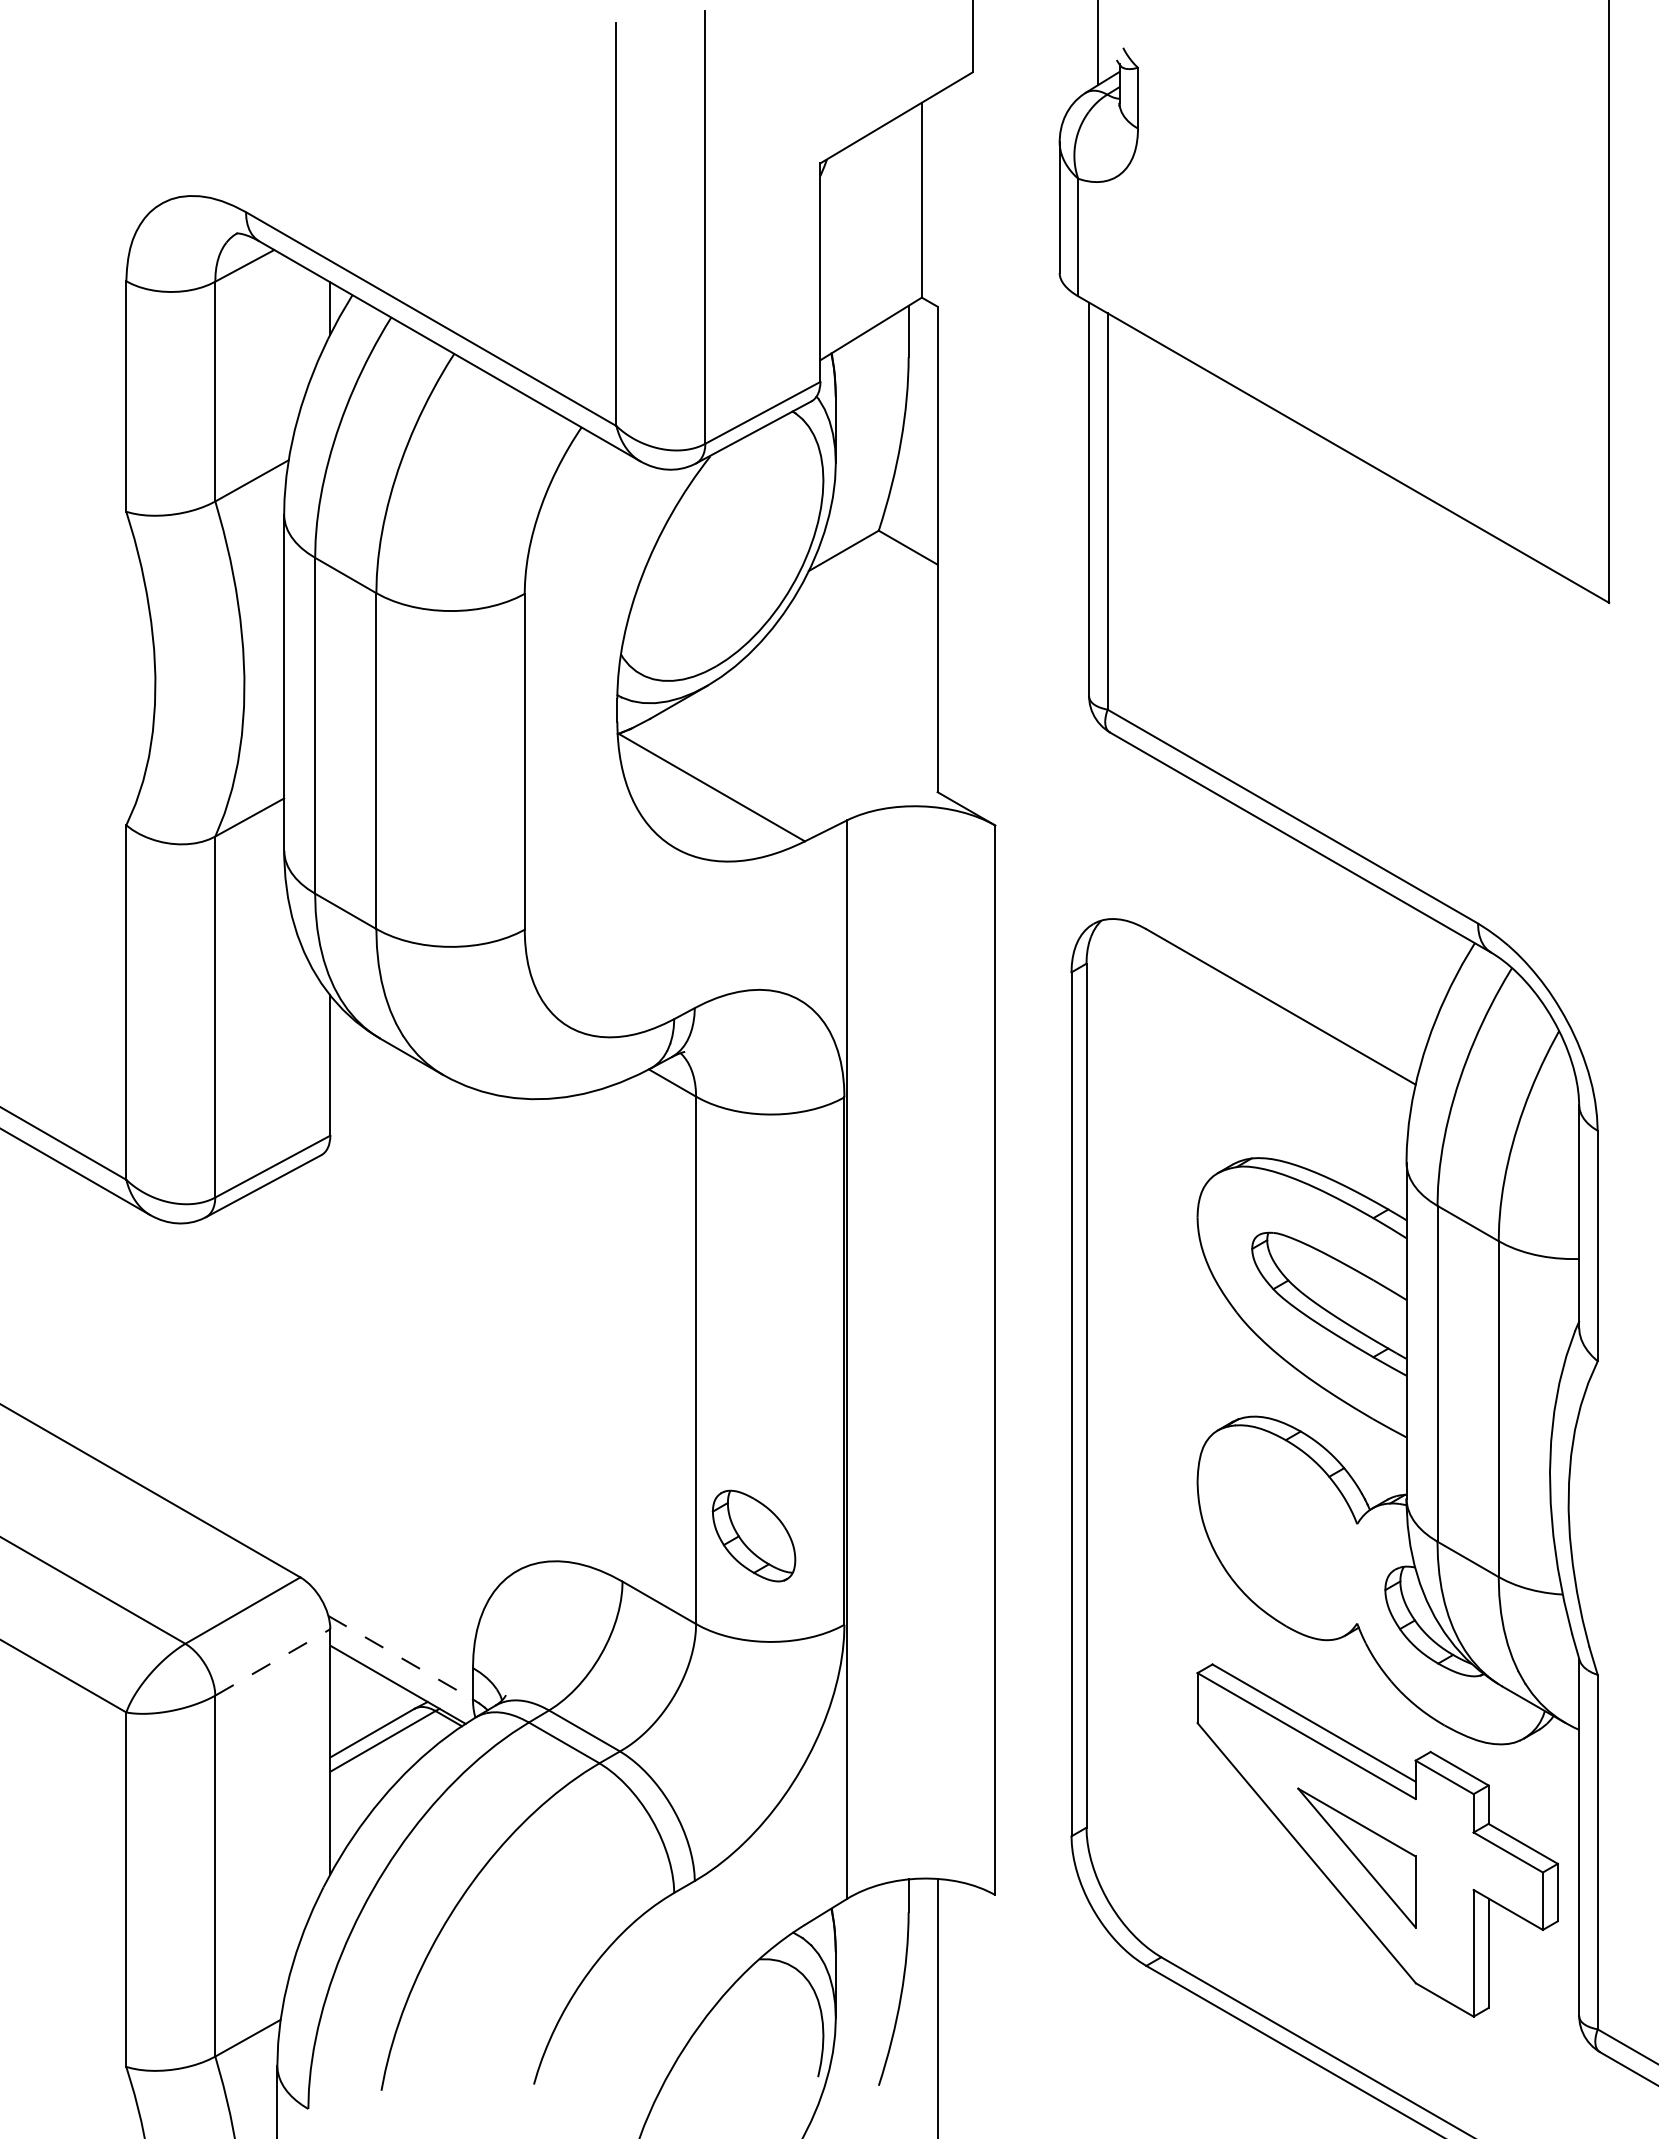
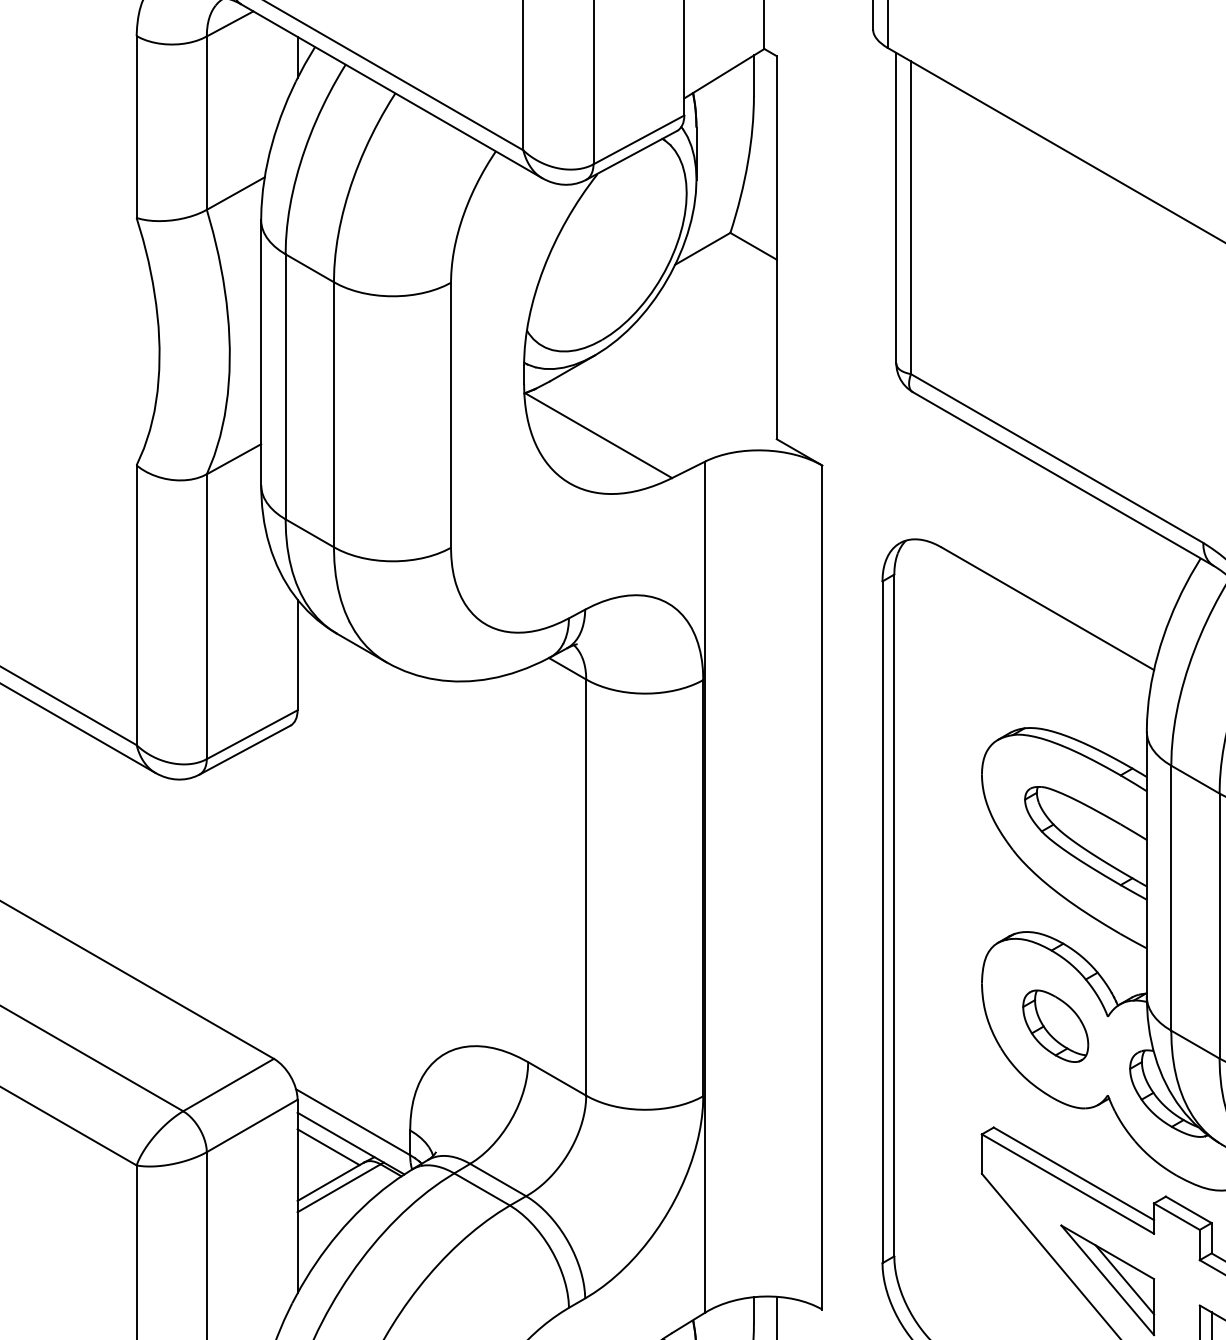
part: (753, 1535) -> (1055, 1025), moved
line: (401, 1657) -> (353, 1122), dashed -> solid
line: (273, 1662) -> (252, 1126), dashed -> solid
line: (369, 1689) -> (328, 1147), added
line: (1378, 1857) -> (1124, 1279), added

